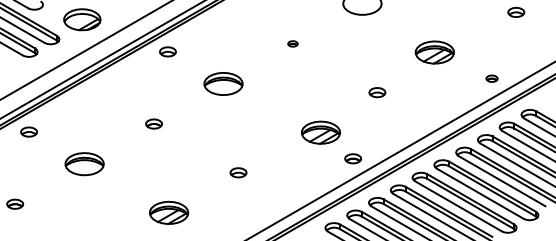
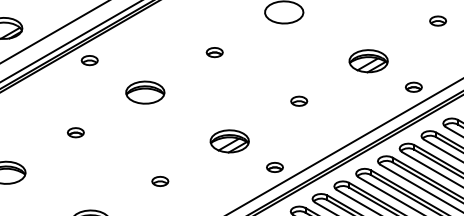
part: (292, 43) -> (214, 52), size x1.67
part: (434, 52) -> (368, 61), moved
part: (491, 78) -> (413, 87), size x1.43
part: (320, 132) -> (229, 141), moved

